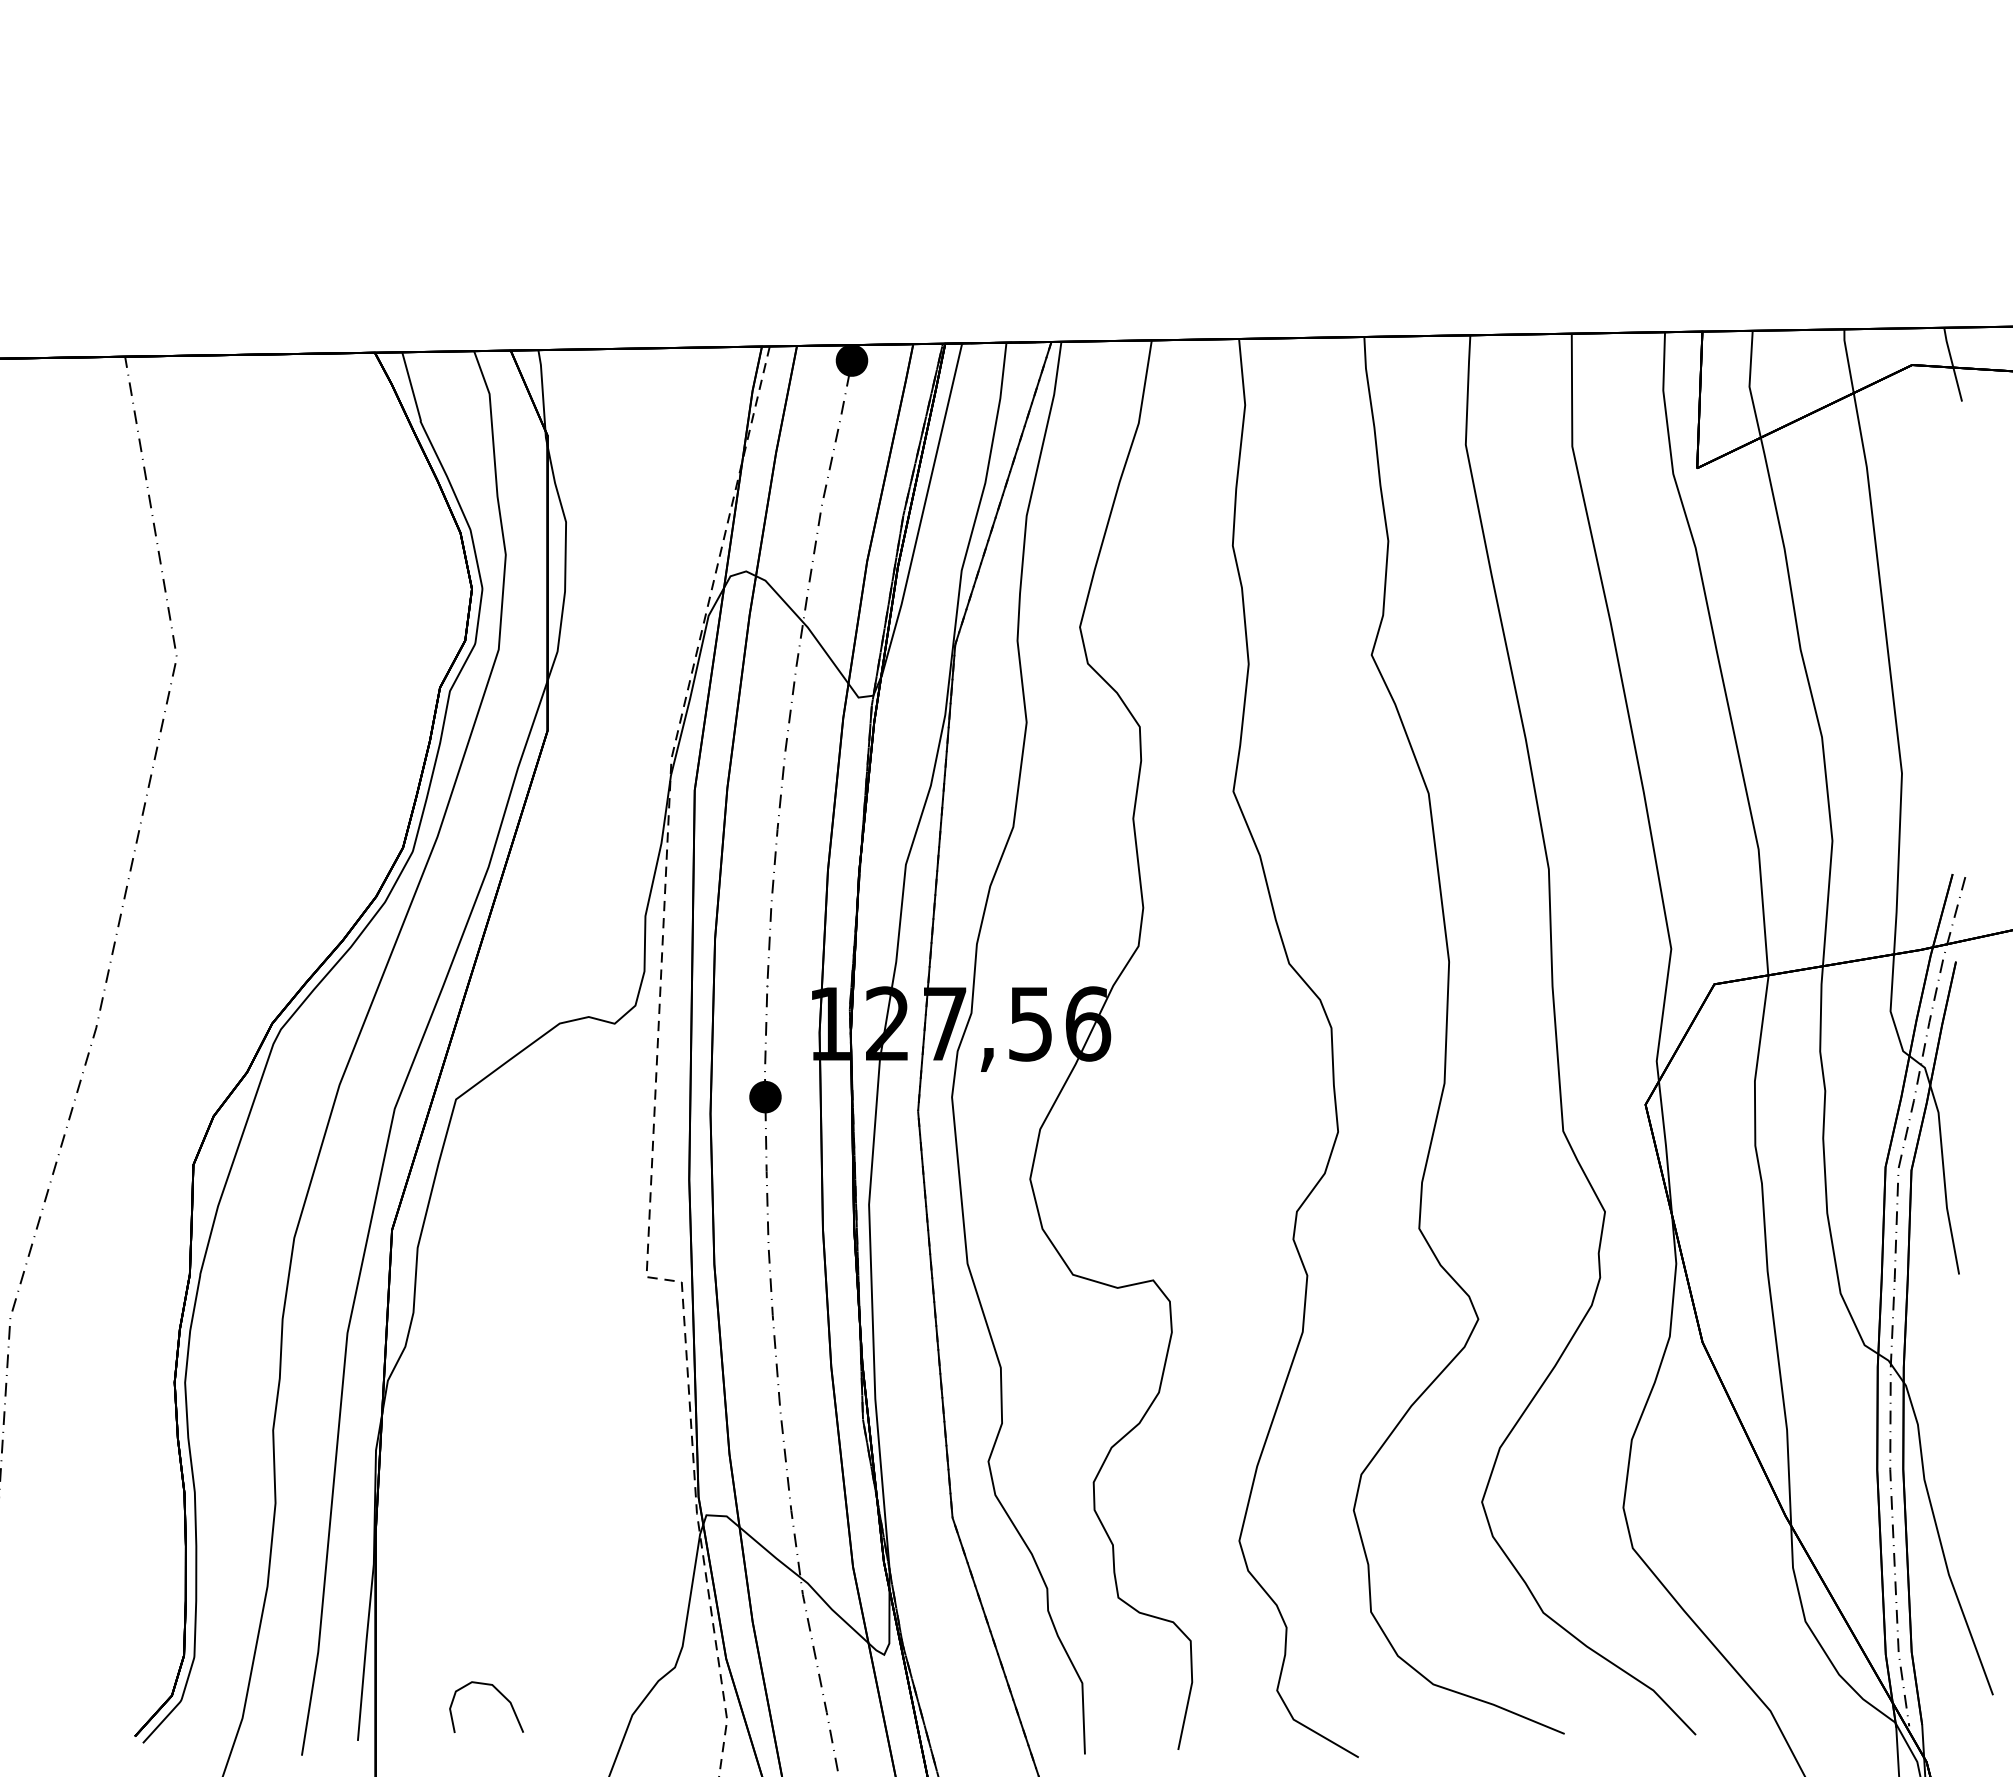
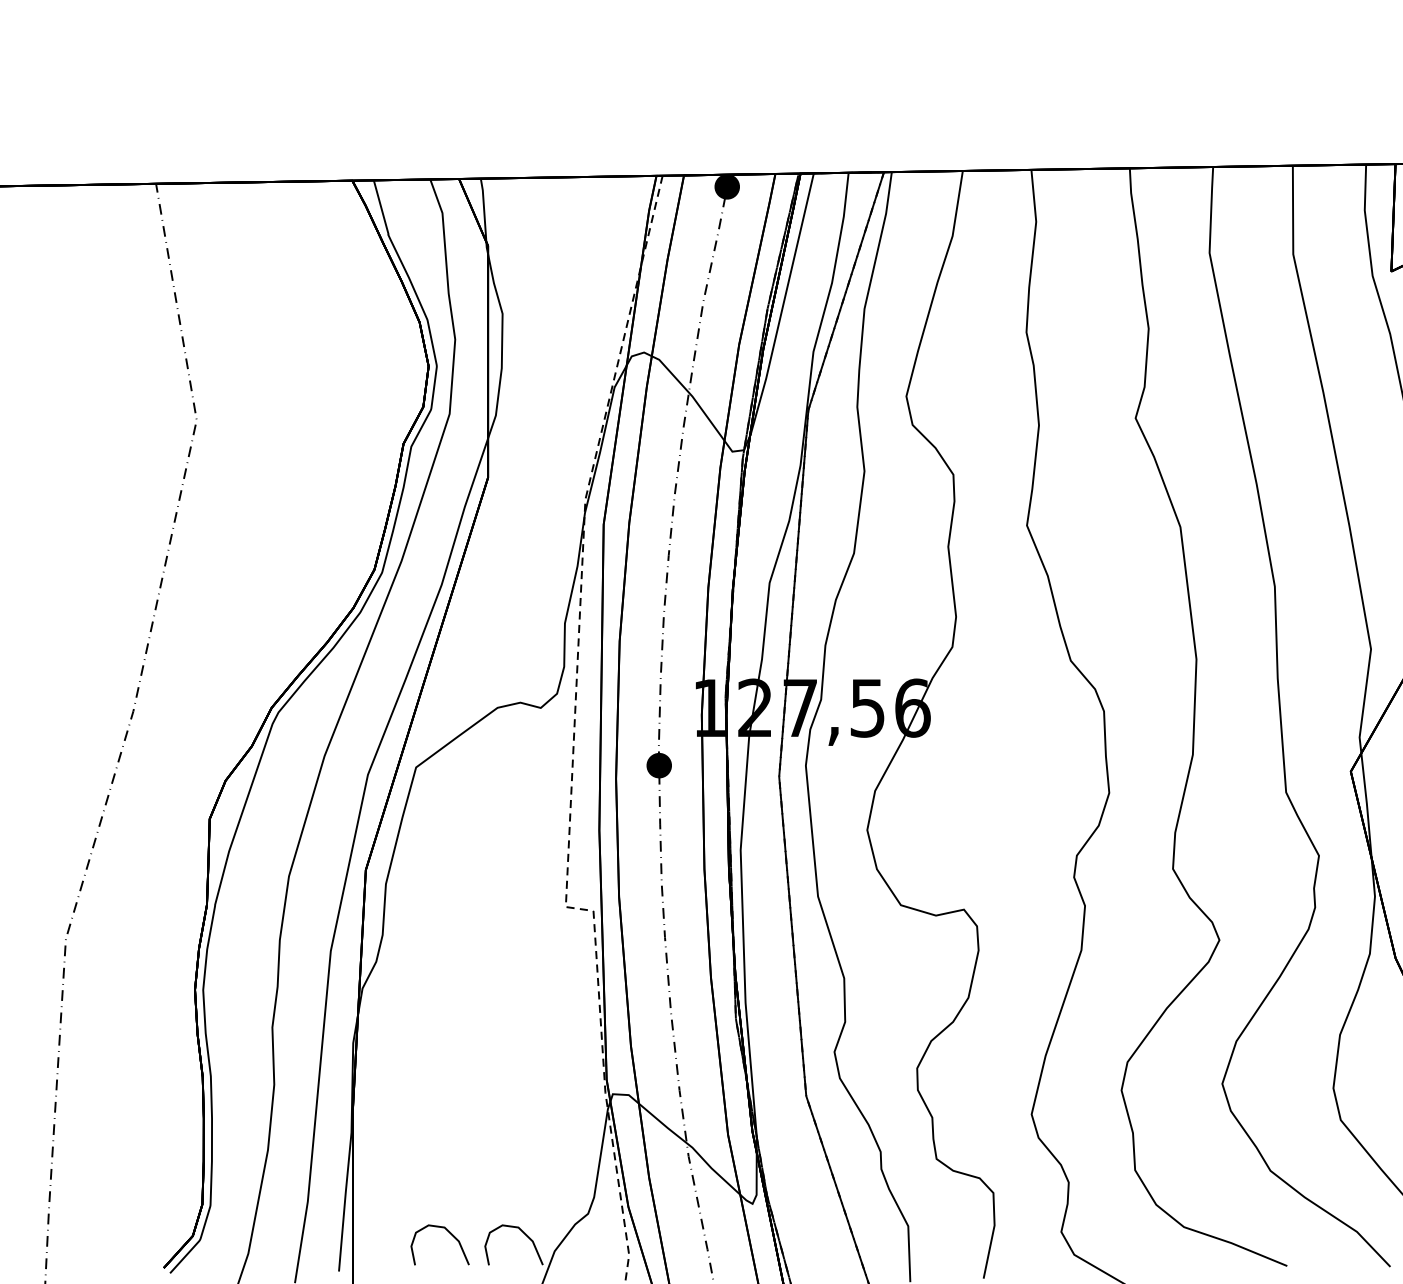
curve: (593, 1693) -> (524, 1234), added

